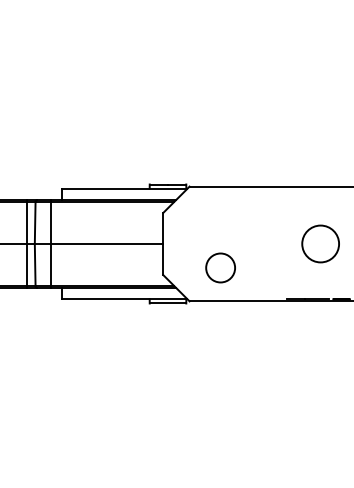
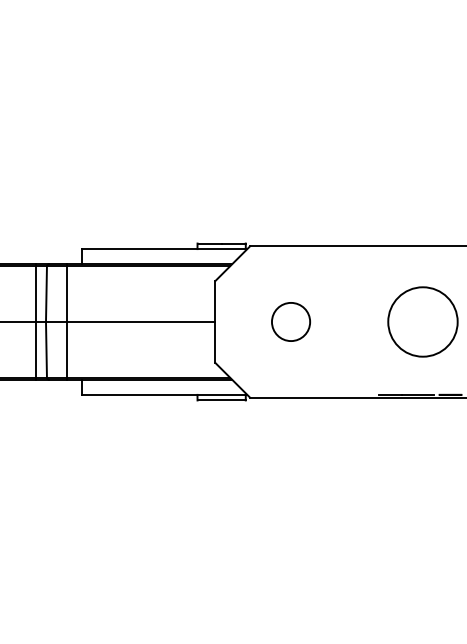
circle: (320, 243) -> (422, 321), size x1.43
circle: (220, 267) -> (290, 321), moved

